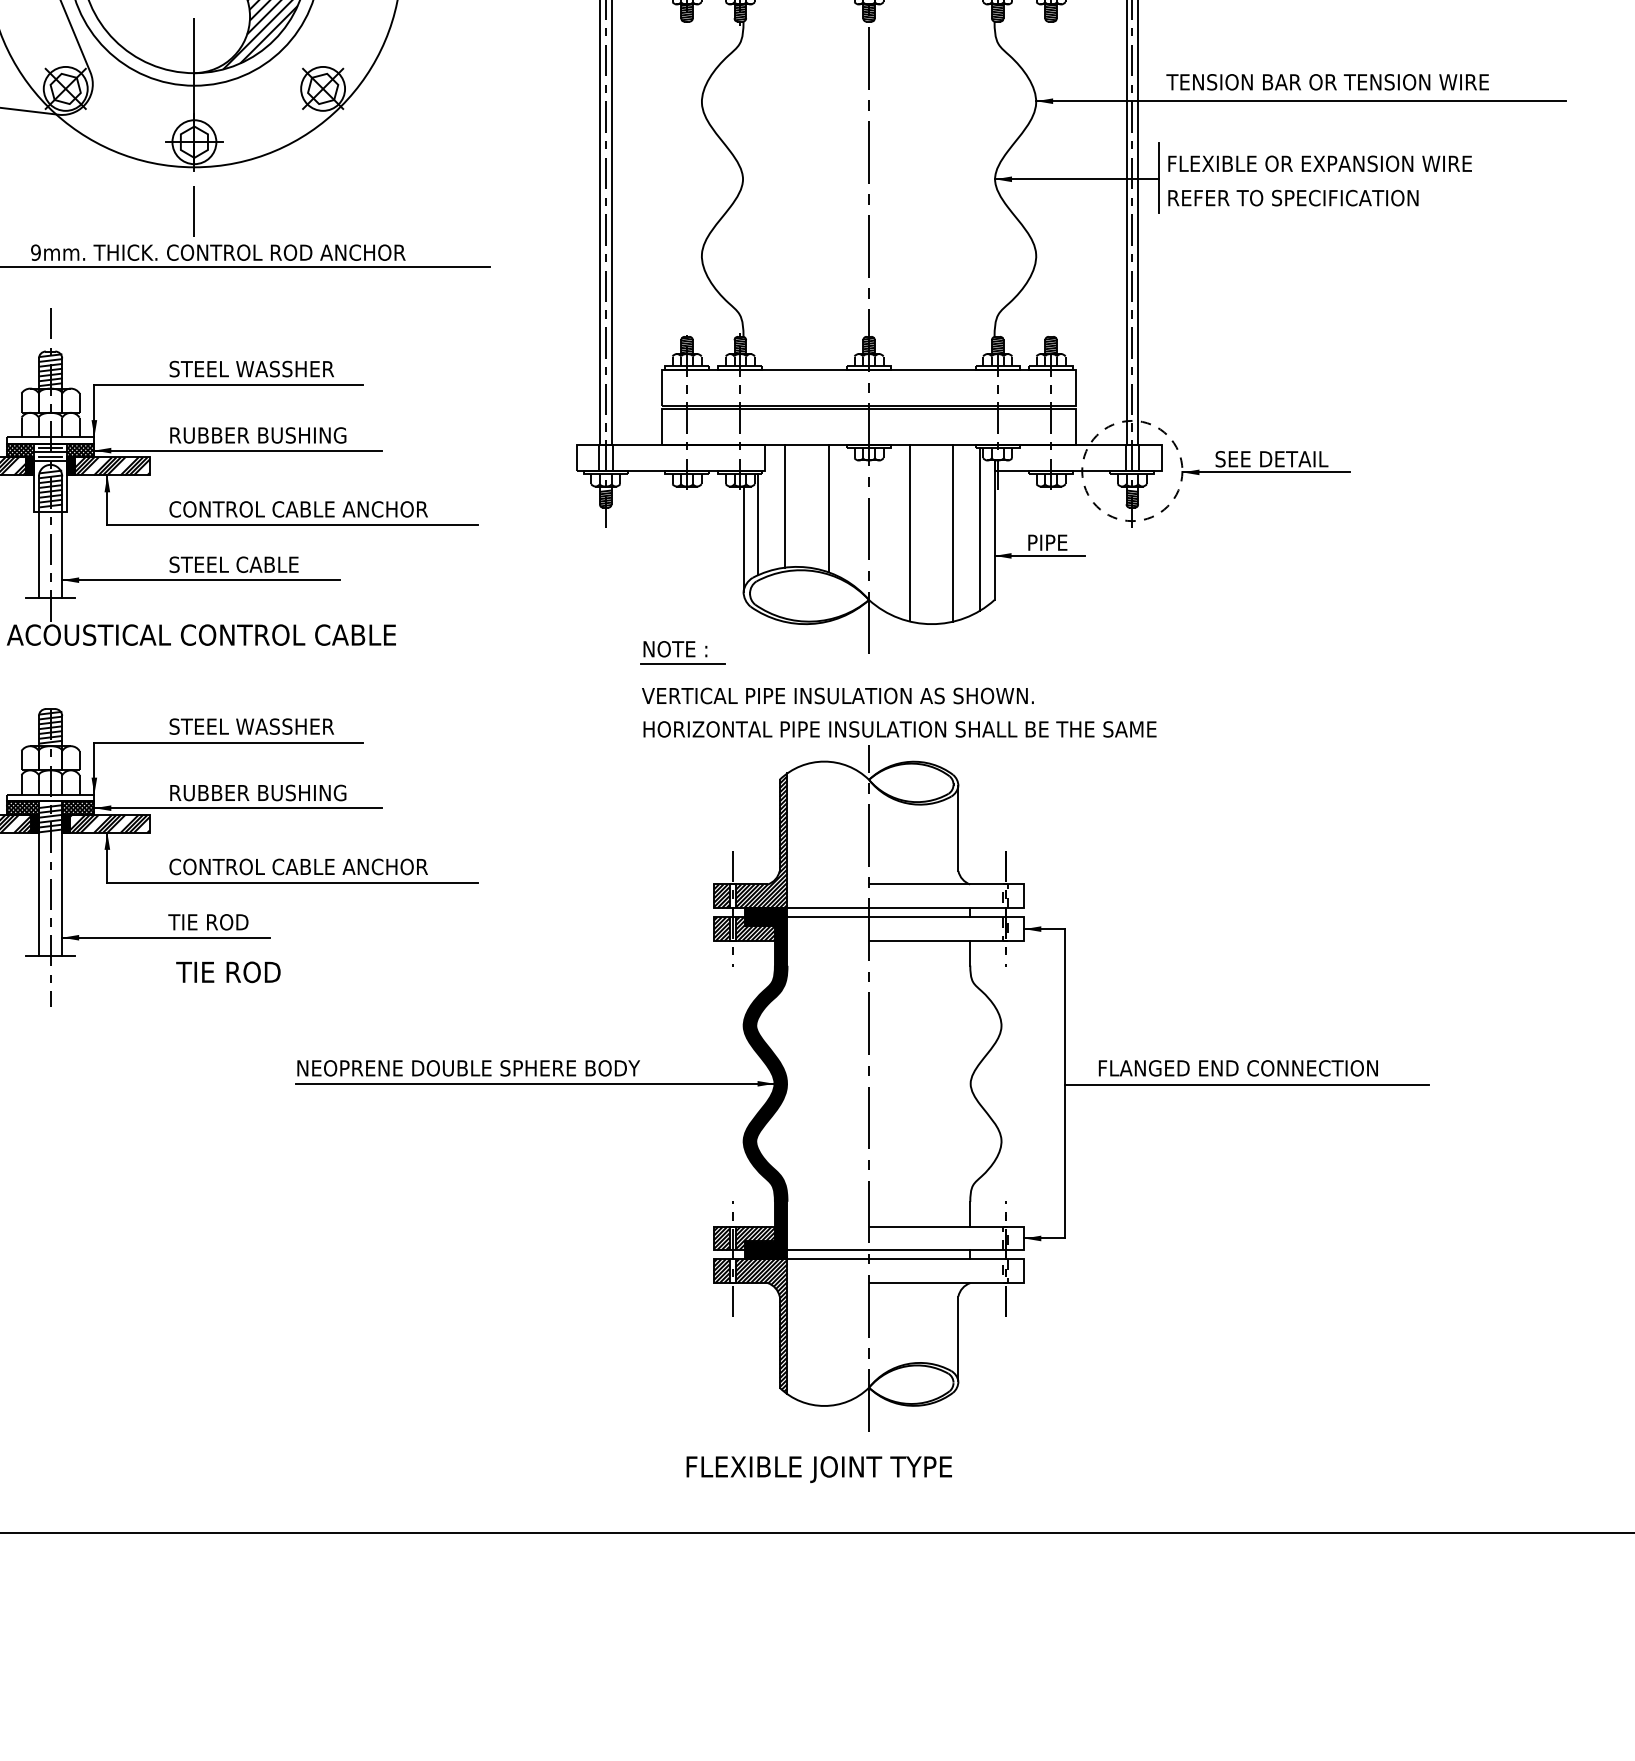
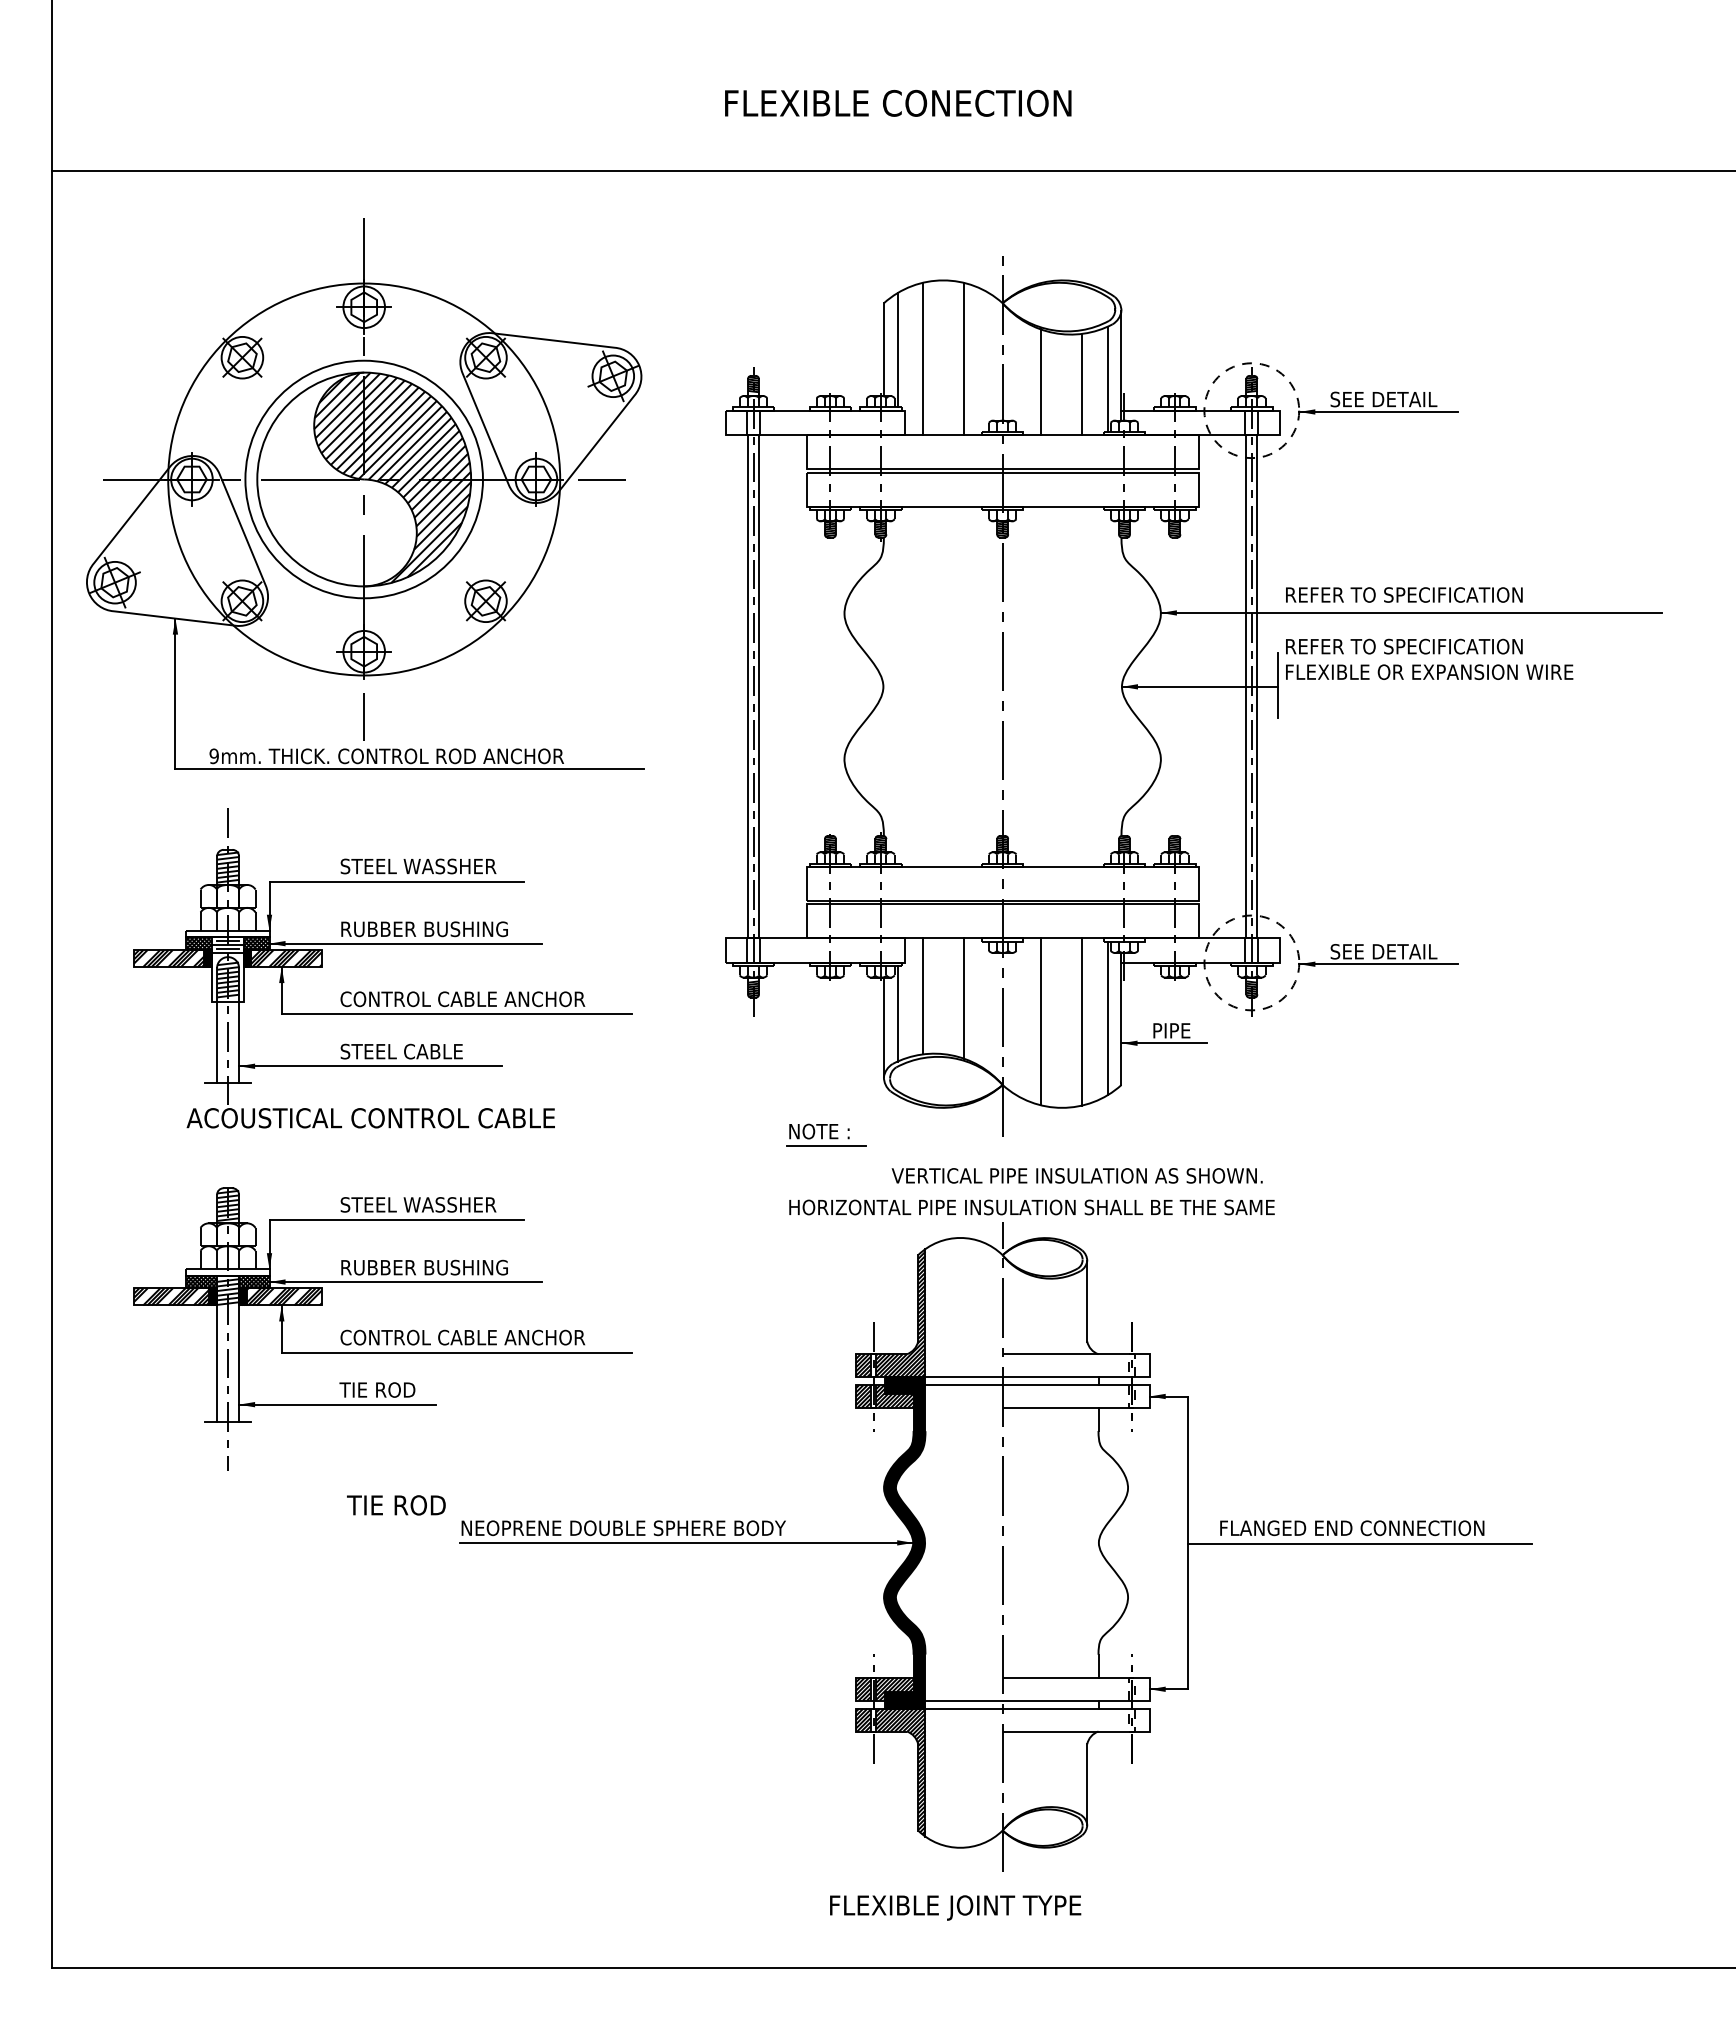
text: (1327, 81) -> (1436, 594), TENSION BAR OR TENSION WIRE -> REFER TO SPECIFICATION
text: (1293, 197) -> (1404, 646), moved
text: (837, 695) -> (1076, 1175), moved
text: (228, 972) -> (396, 1505), moved

